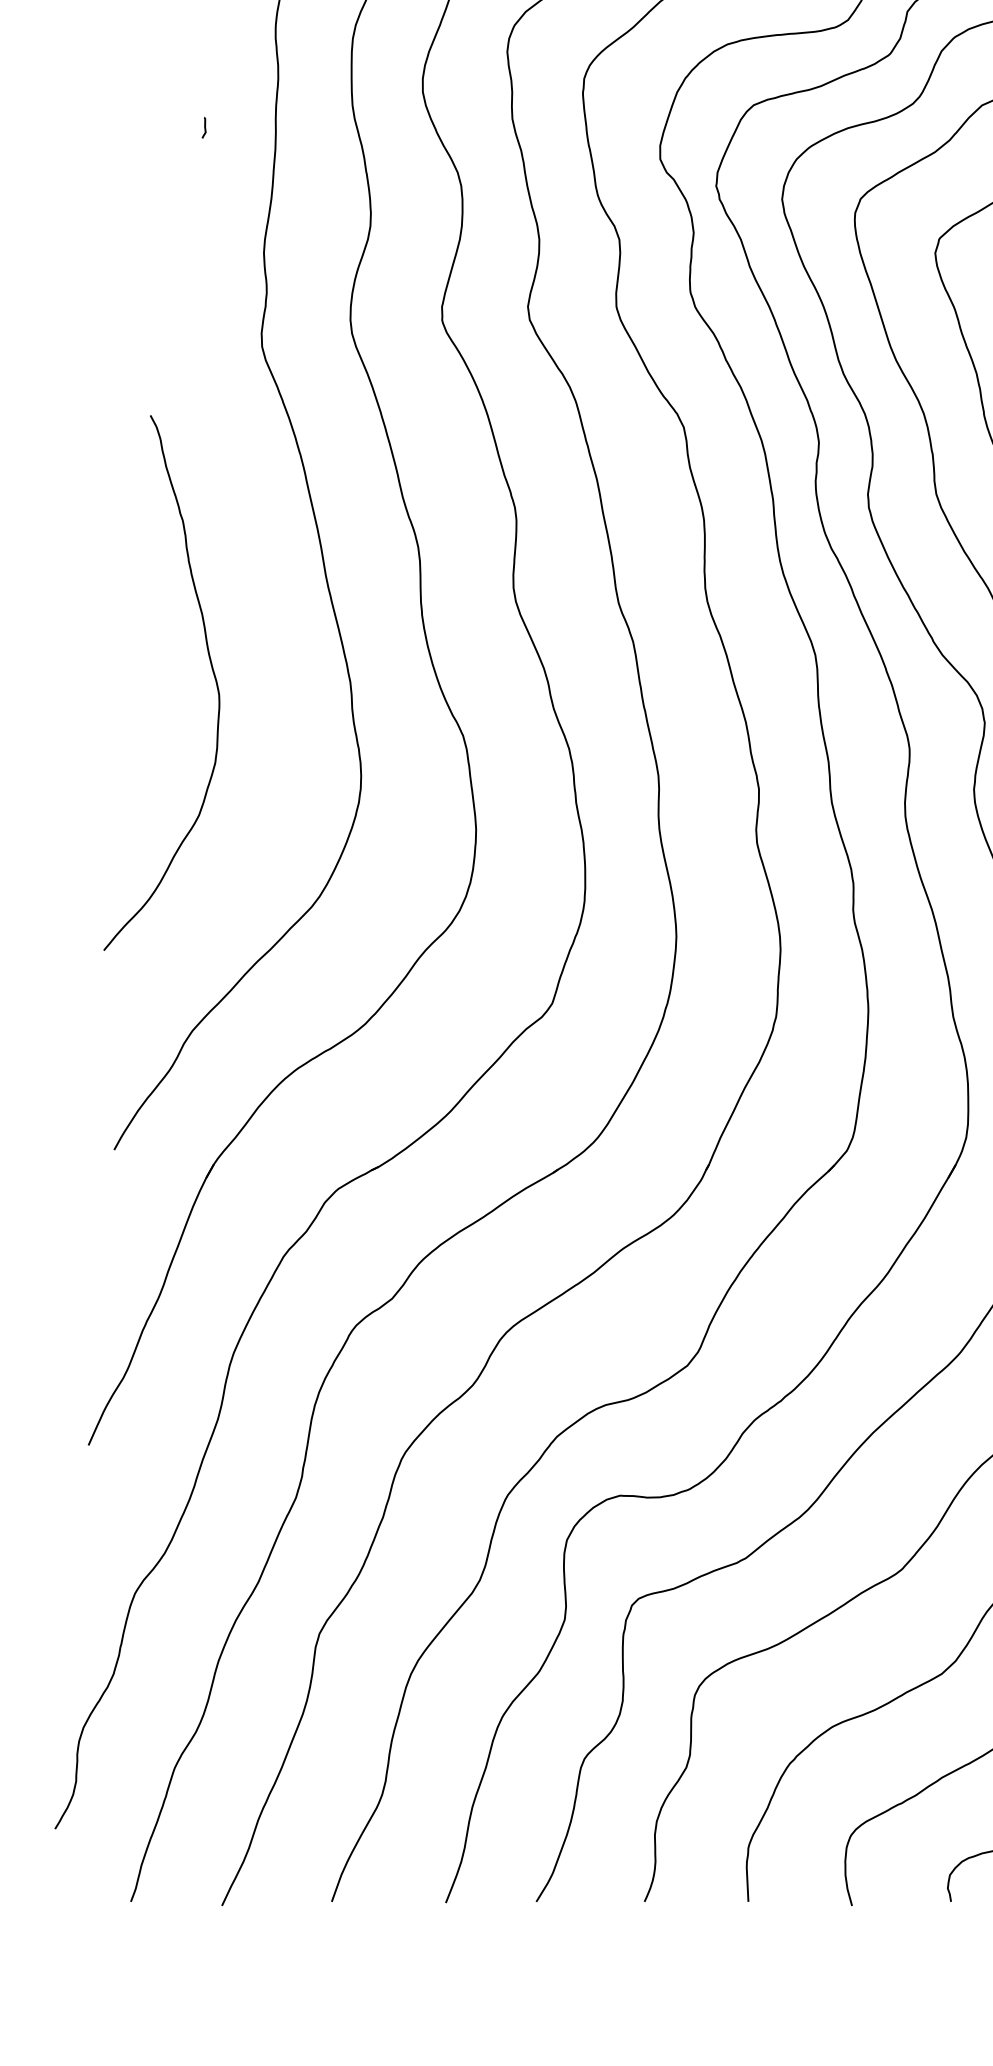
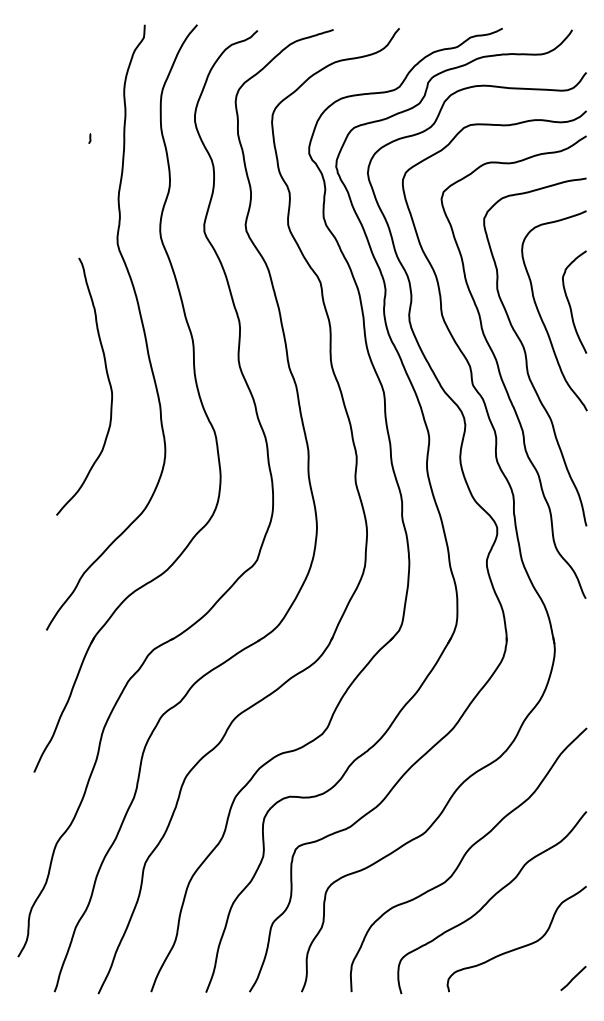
curve: (209, 667) -> (107, 379), moved

